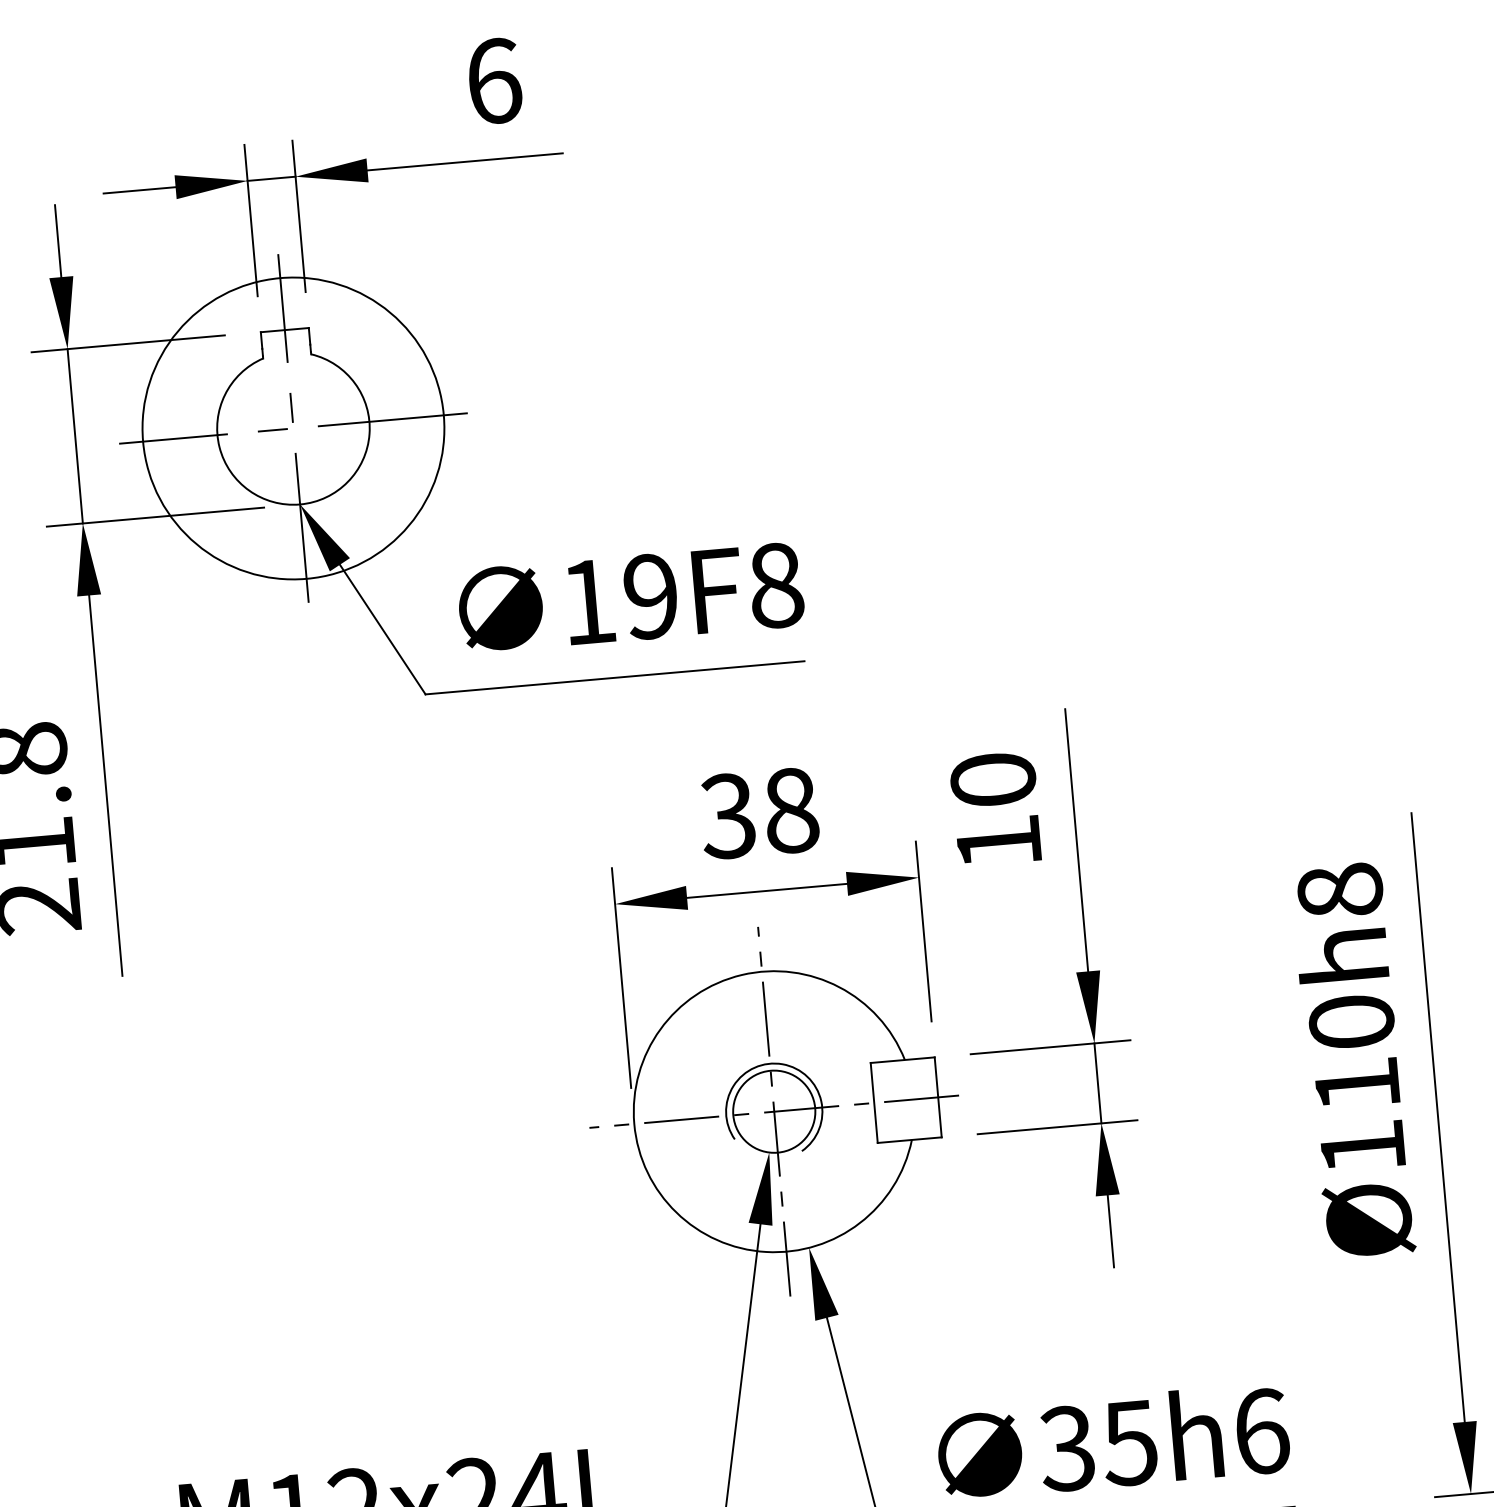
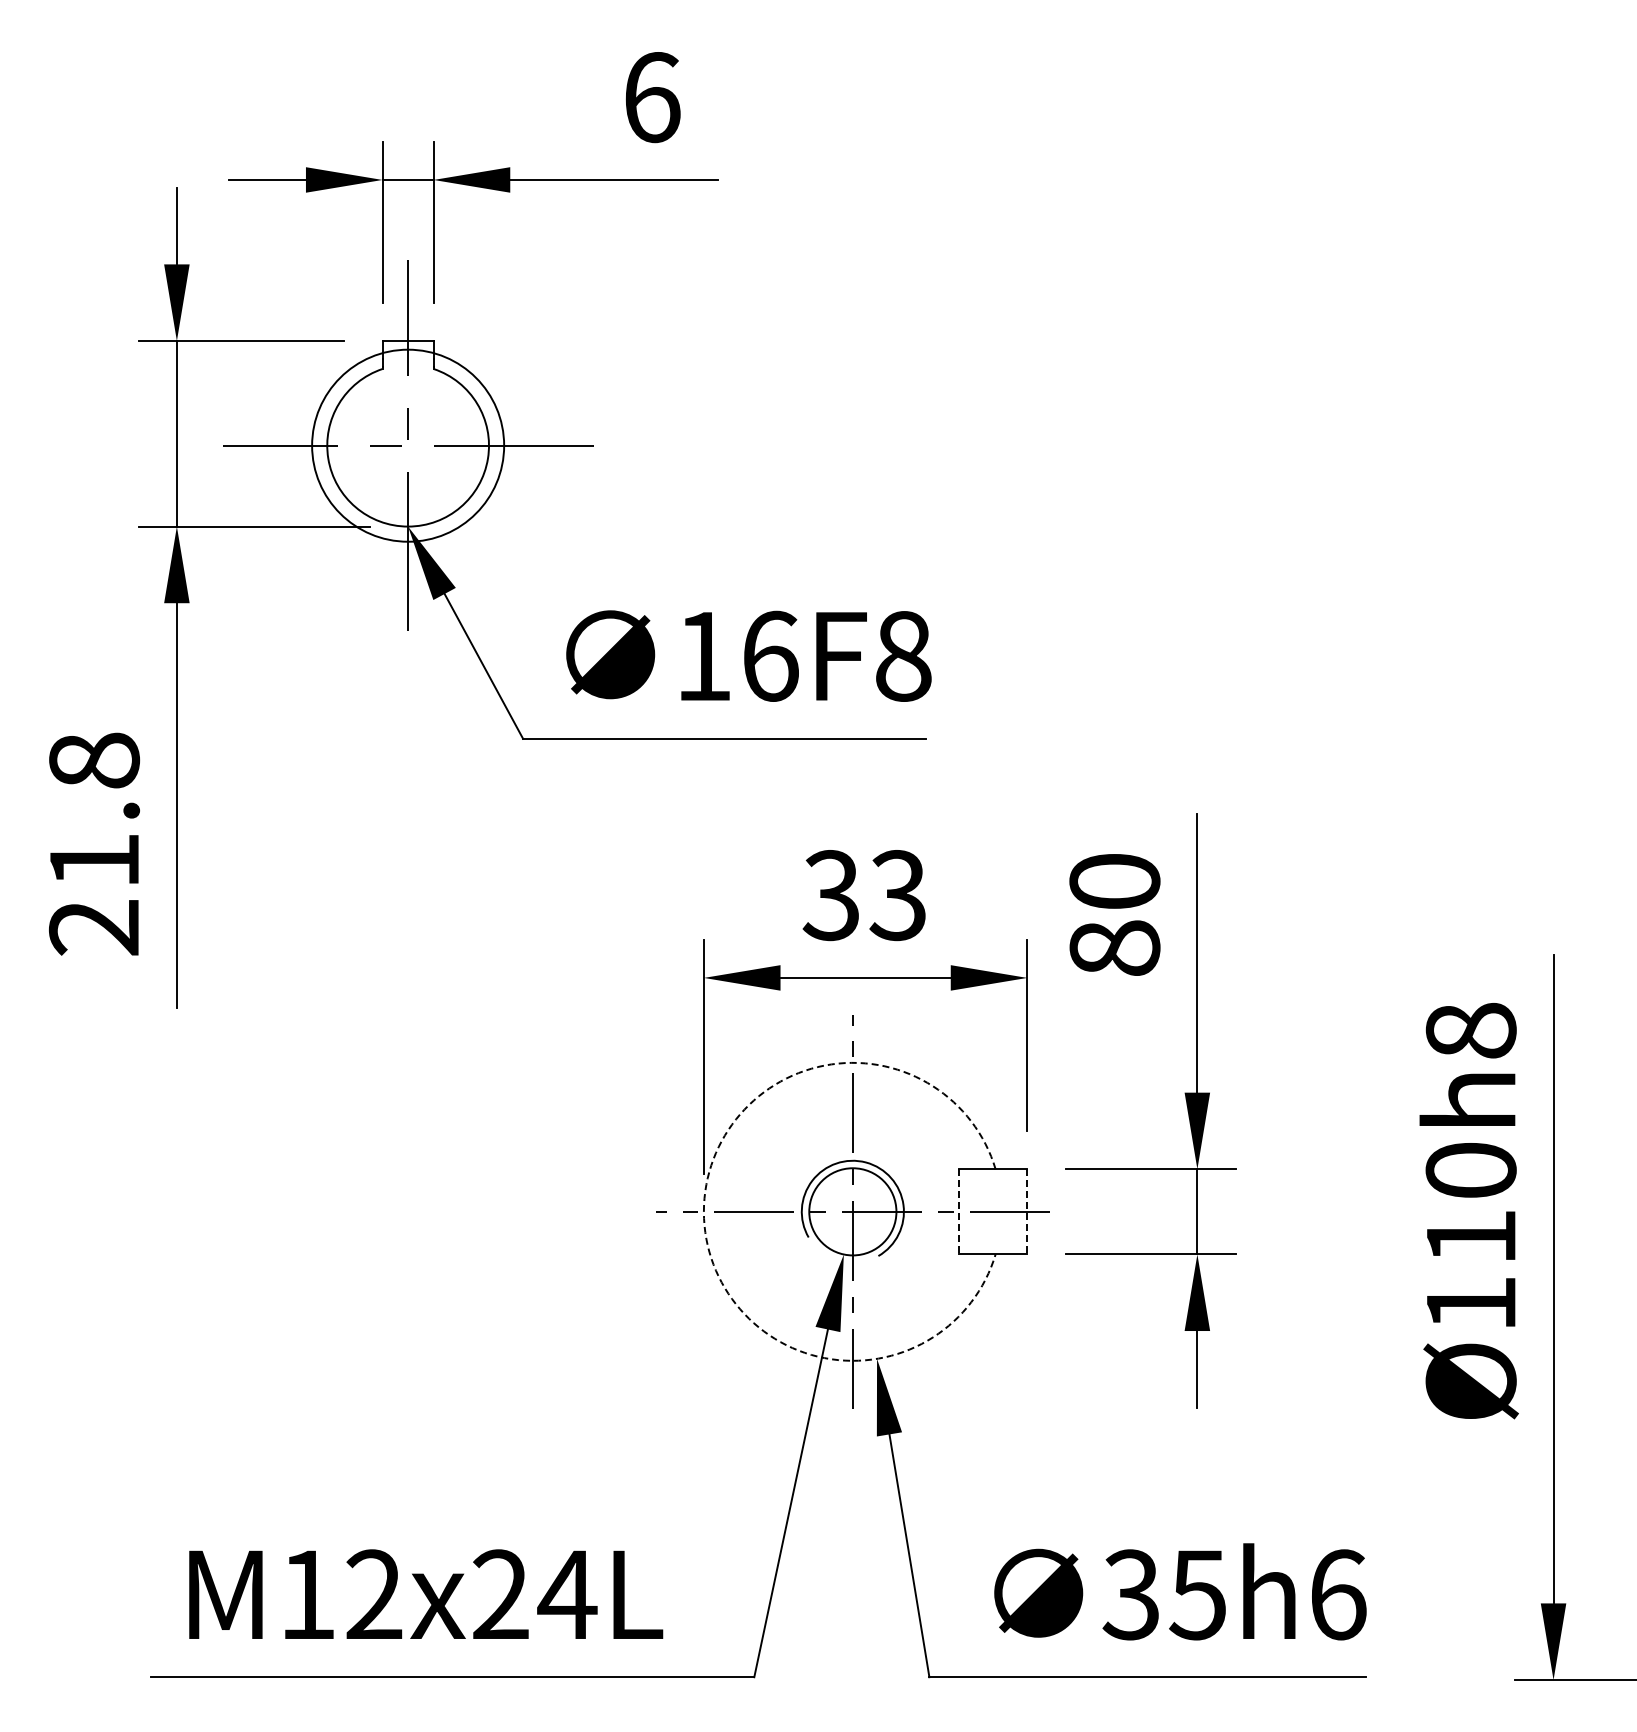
circle: (293, 428) -> (408, 445), size x0.6
text: (651, 595) -> (770, 655), 19F8 -> 16F8
text: (790, 810) -> (897, 895), 38 -> 33
text: (998, 841) -> (1114, 947), 10 -> 80
line: (938, 1097) -> (1027, 1211), solid -> dashed
line: (874, 1102) -> (959, 1211), solid -> dashed
arc: (633, 1123) -> (703, 1211), solid -> dashed

